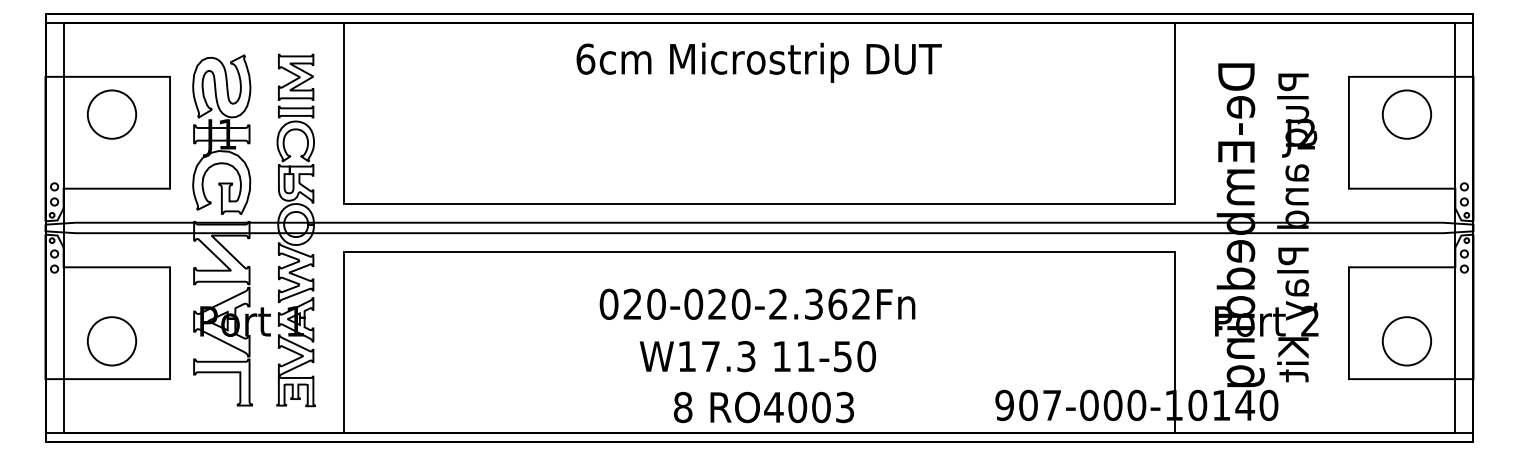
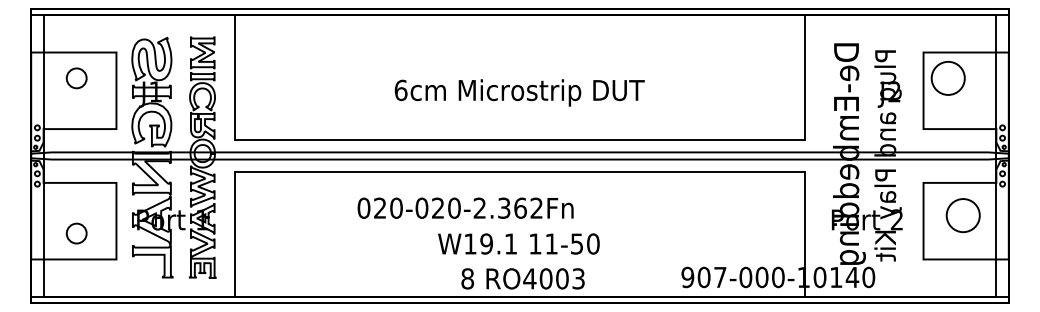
text: (758, 62) -> (519, 92), moved
circle: (111, 113) -> (76, 77), size x0.6
circle: (1405, 114) -> (947, 78), moved
text: (757, 303) -> (465, 207), moved
circle: (111, 341) -> (76, 233), size x0.6
circle: (1405, 341) -> (962, 215), moved
text: (728, 355) -> (498, 243), W17.3 -> W19.1

